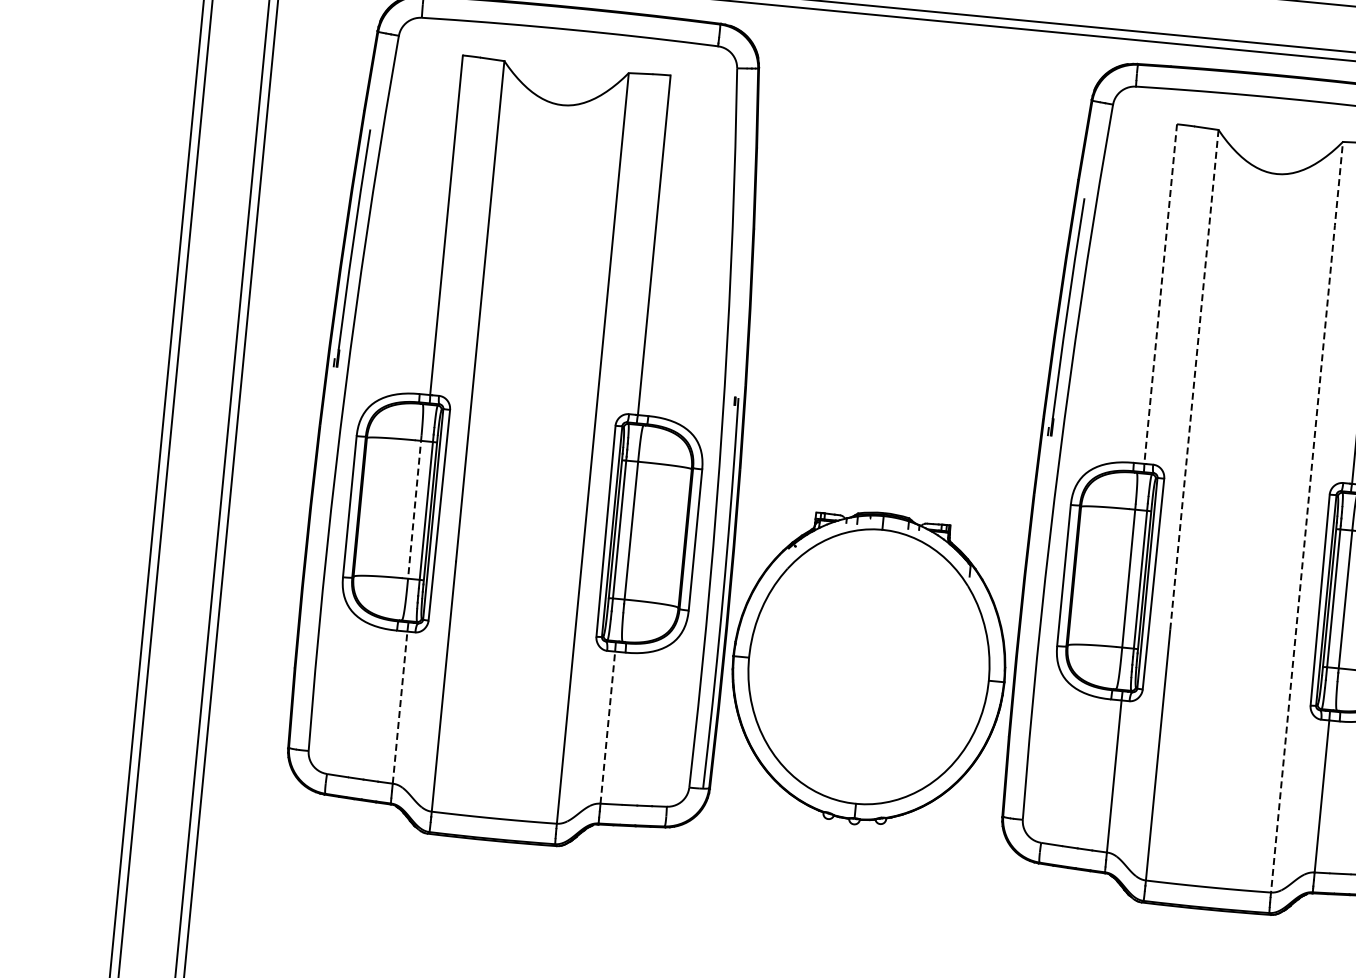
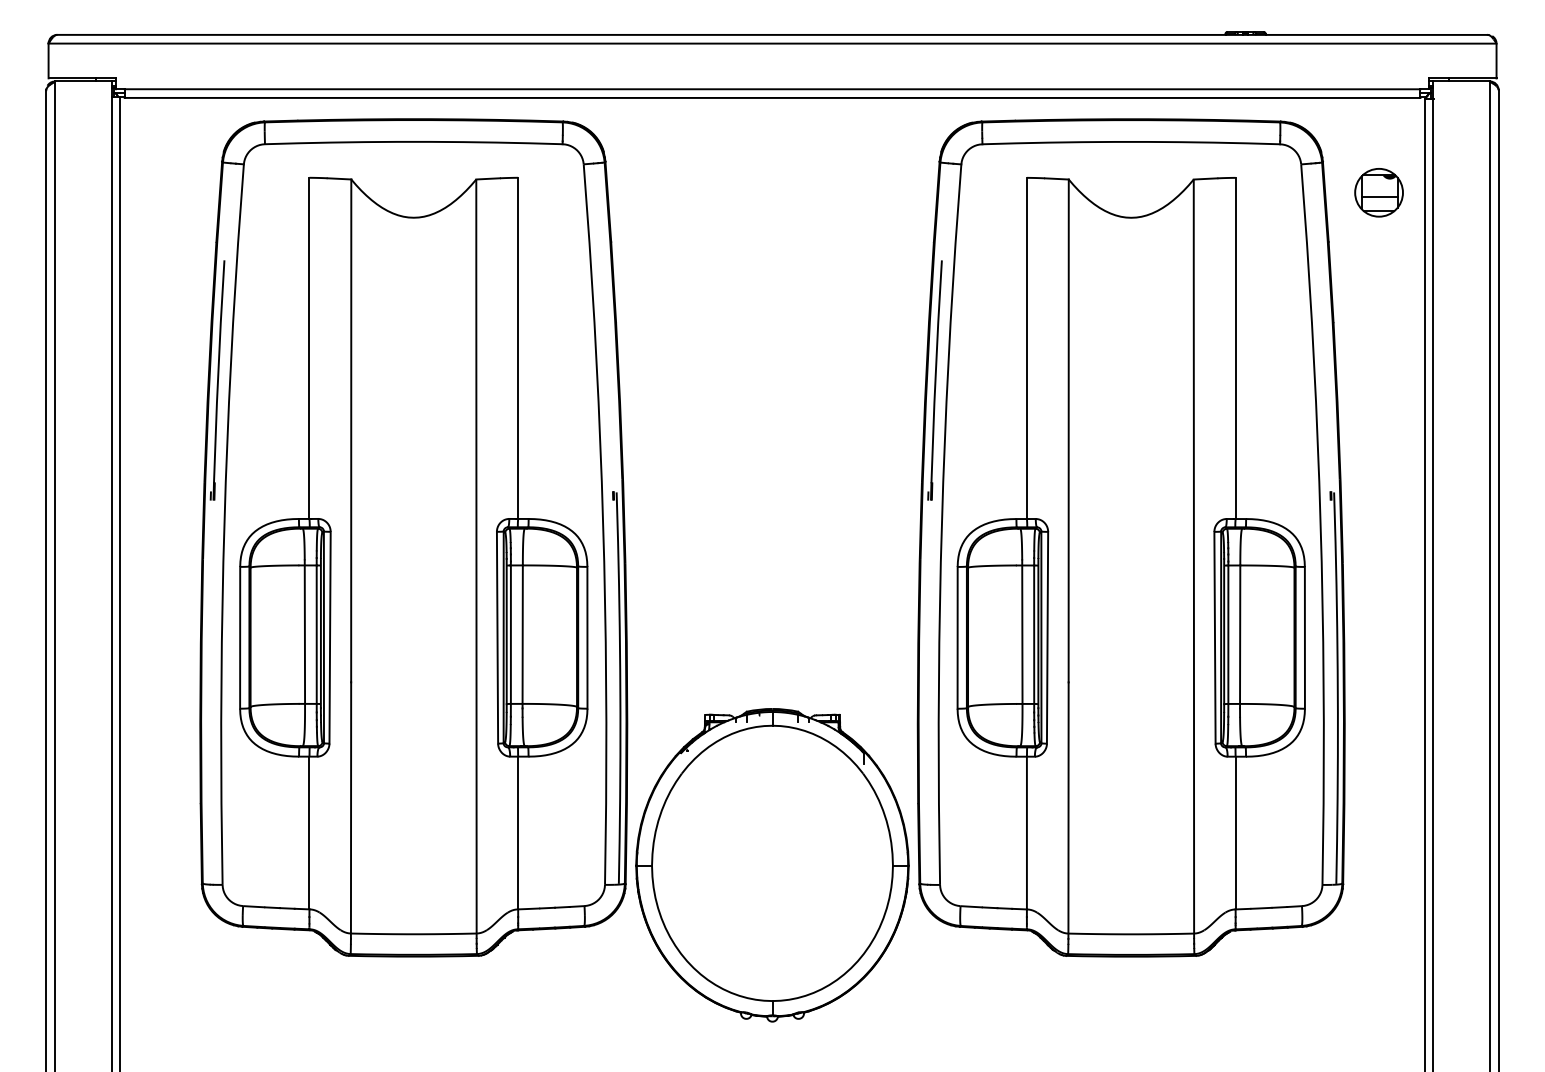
line: (1160, 294) -> (1026, 348), dashed -> solid
line: (1194, 380) -> (1068, 431), dashed -> solid
line: (414, 507) -> (304, 632), dashed -> solid
line: (1306, 519) -> (1193, 558), dashed -> solid
part: (869, 668) -> (772, 865), moved
line: (400, 707) -> (309, 832), dashed -> solid
line: (608, 727) -> (518, 832), dashed -> solid

